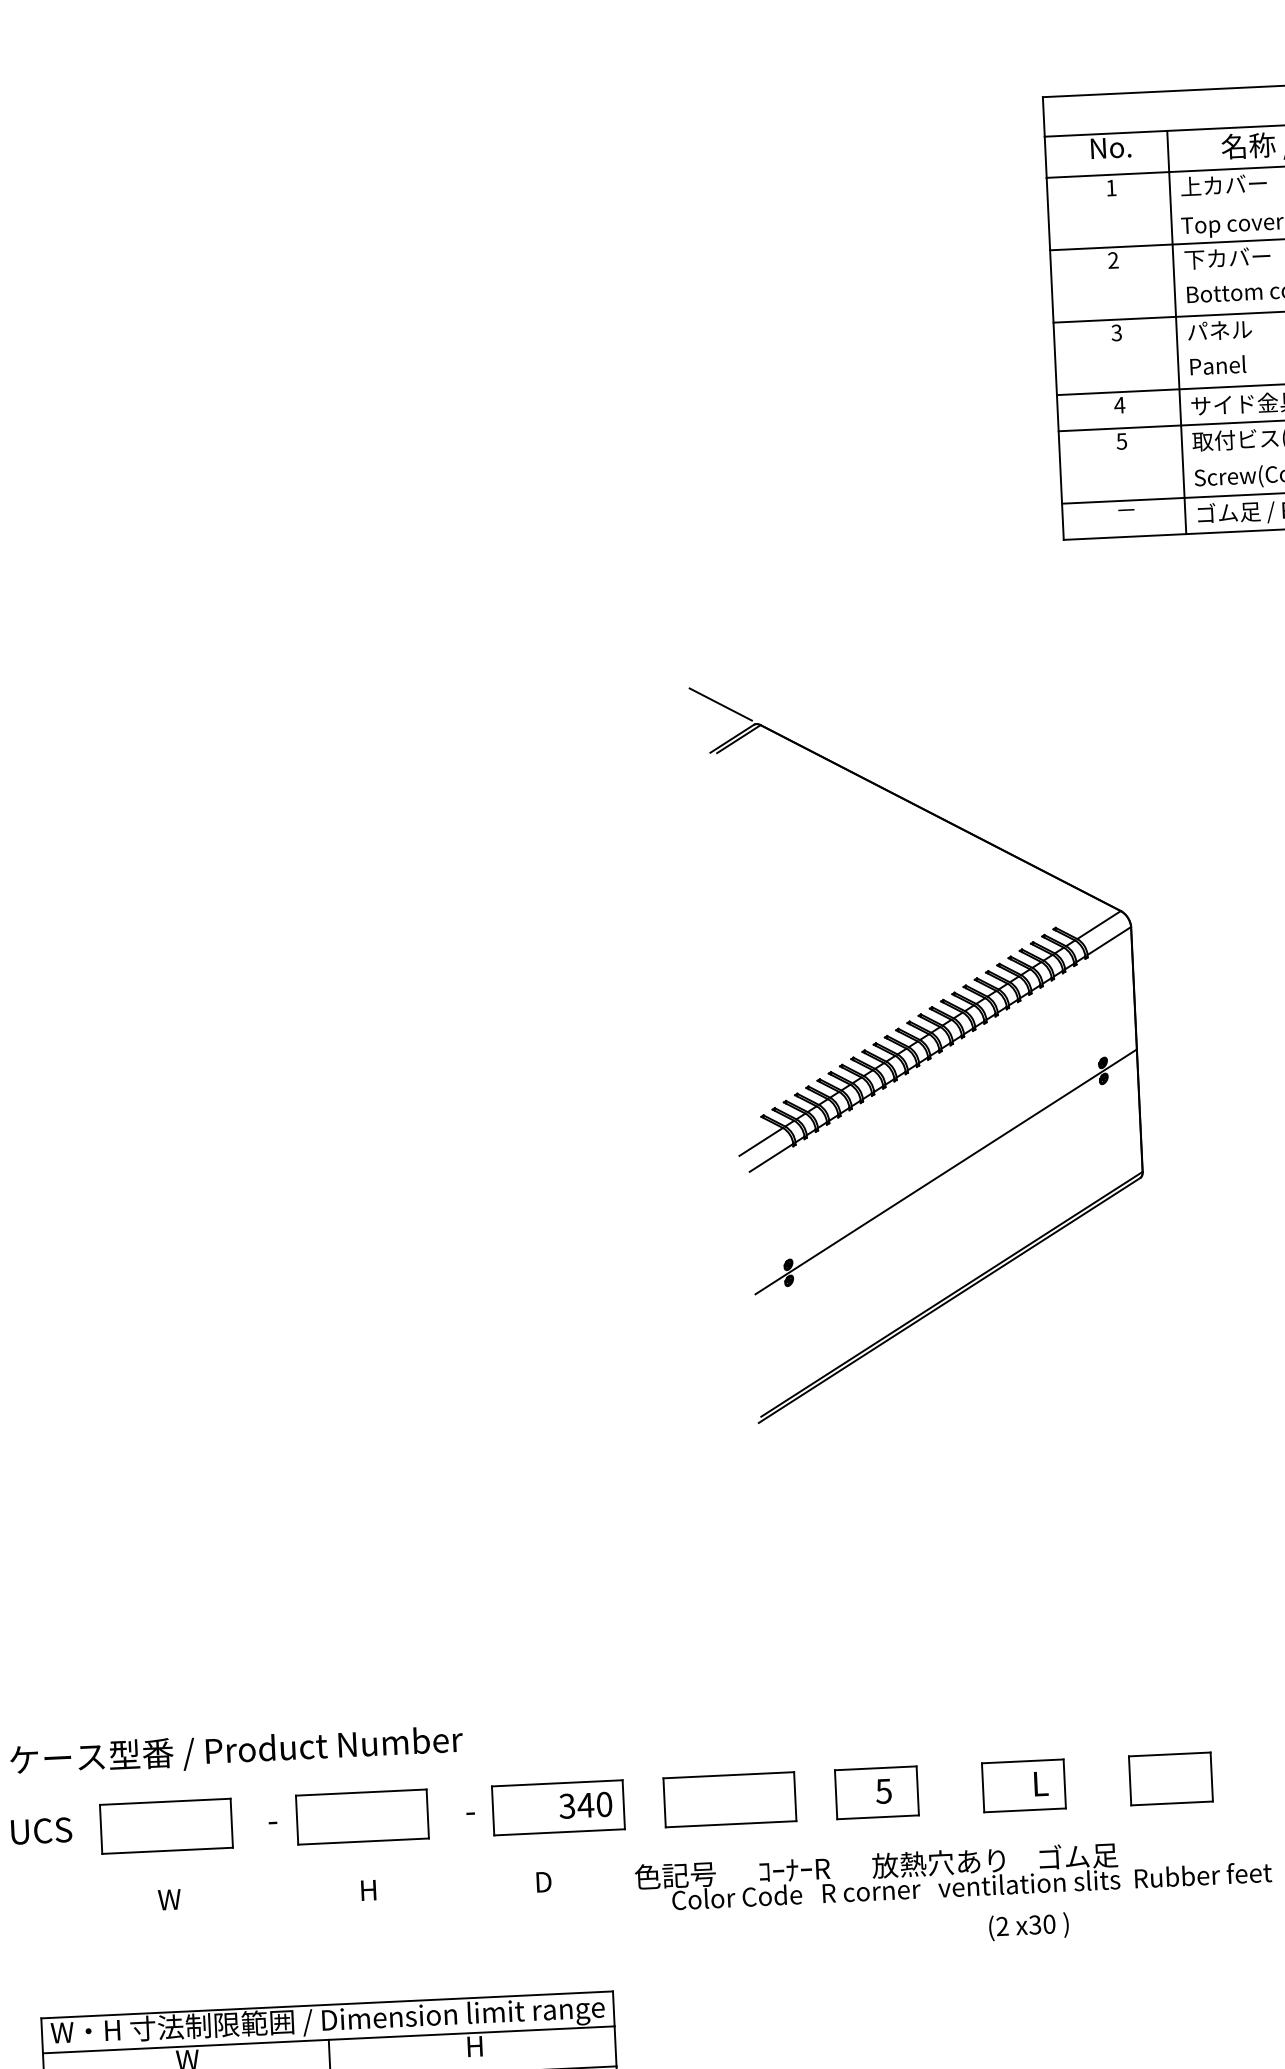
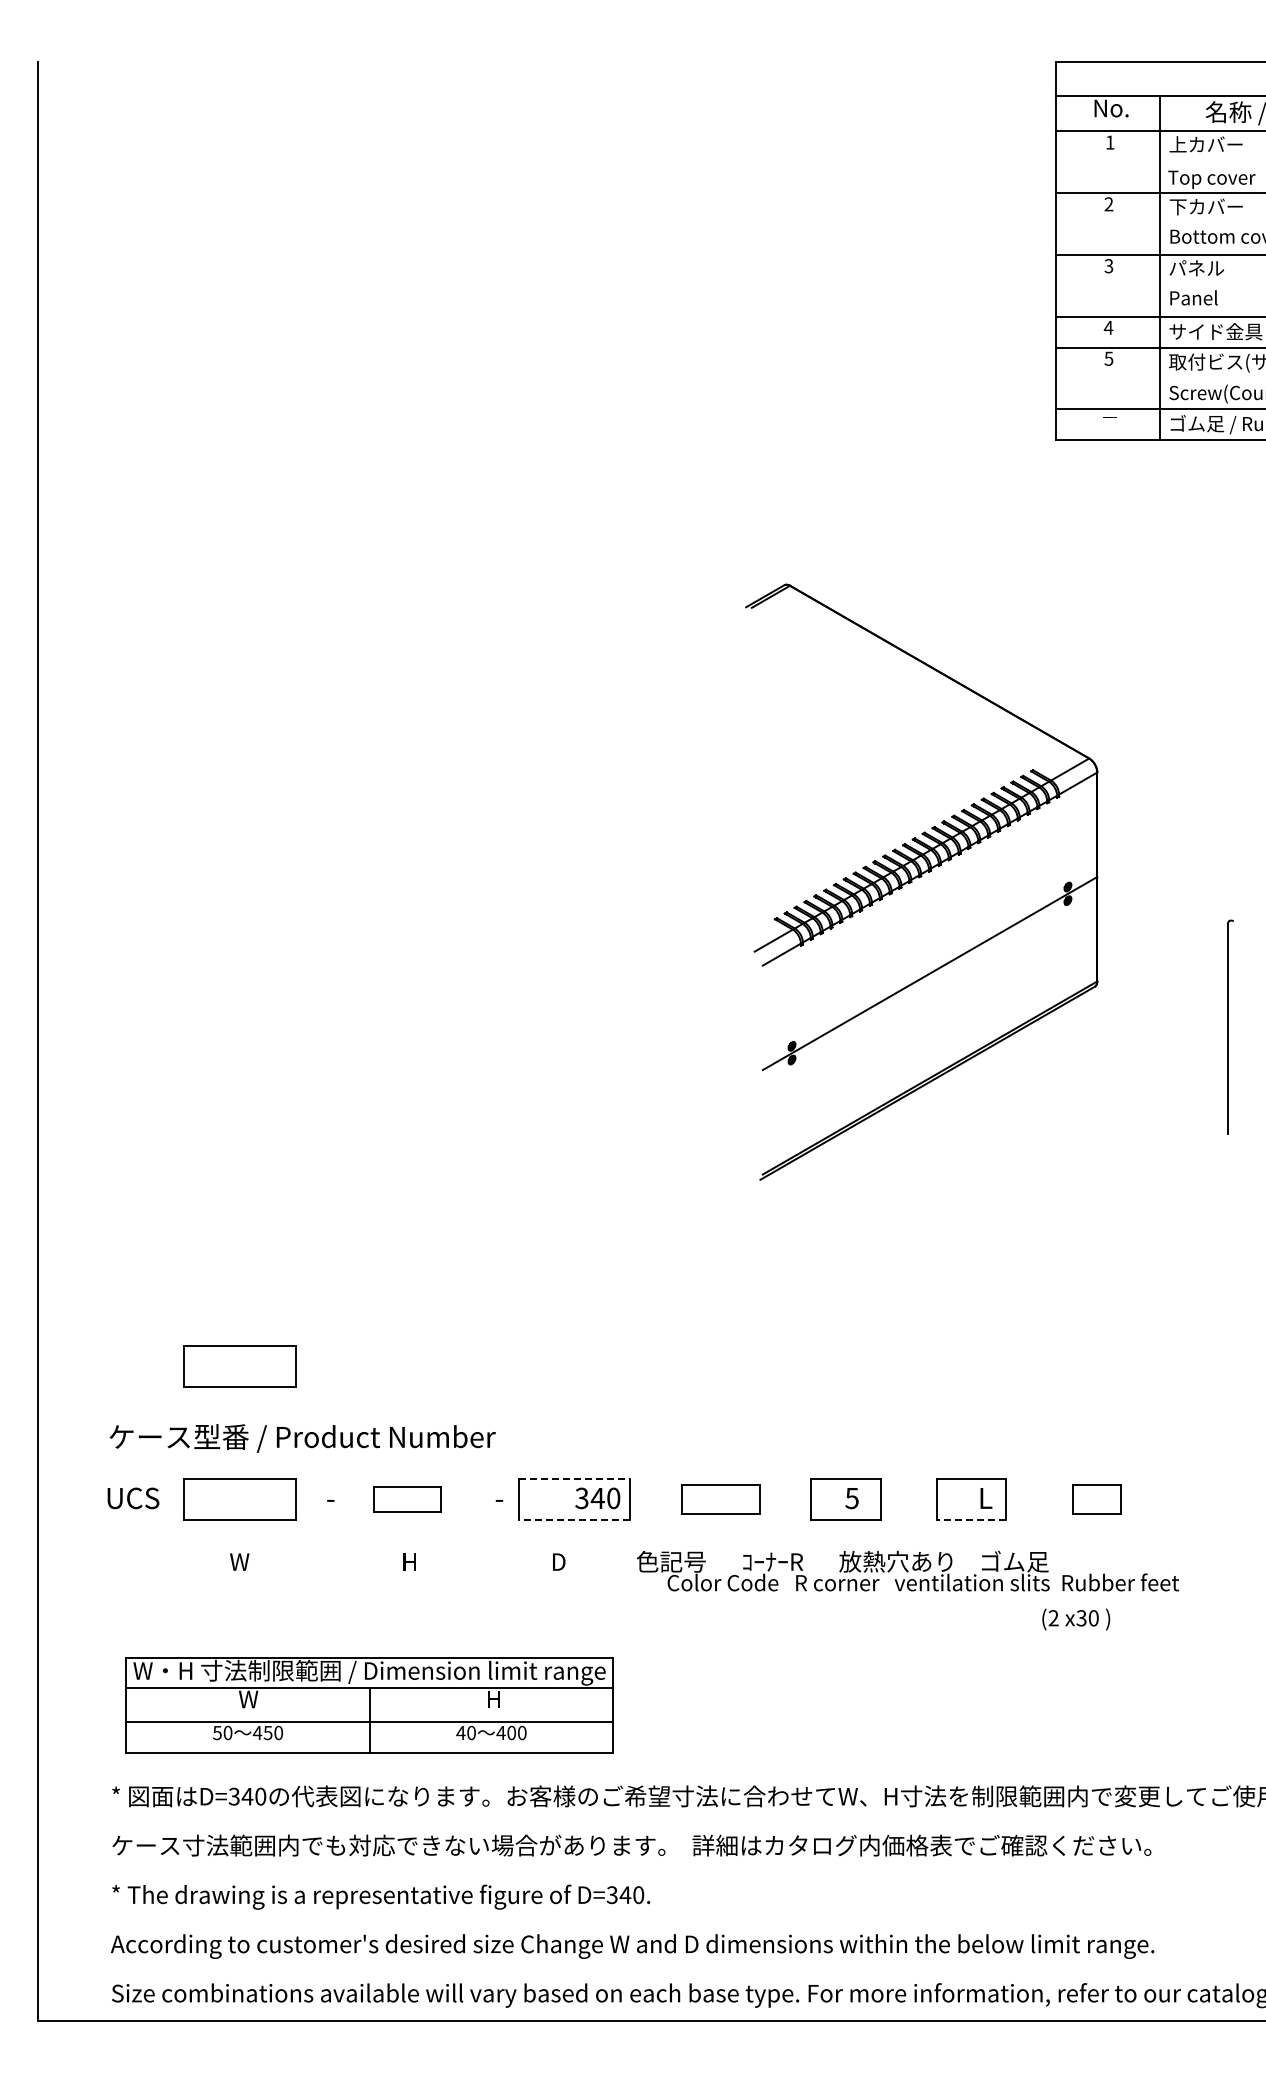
line: (720, 704) -> (756, 566), removed
part: (158, 1670) -> (239, 1366), added
part: (1170, 1779) -> (1096, 1499), size x0.7
line: (557, 1783) -> (574, 1478), solid -> dashed
part: (729, 1799) -> (720, 1499), size x0.7
line: (1024, 1810) -> (971, 1520), solid -> dashed
part: (361, 1817) -> (406, 1499), size x0.6
line: (559, 1832) -> (574, 1520), solid -> dashed
text: (1029, 1926) -> (1076, 1619), moved

